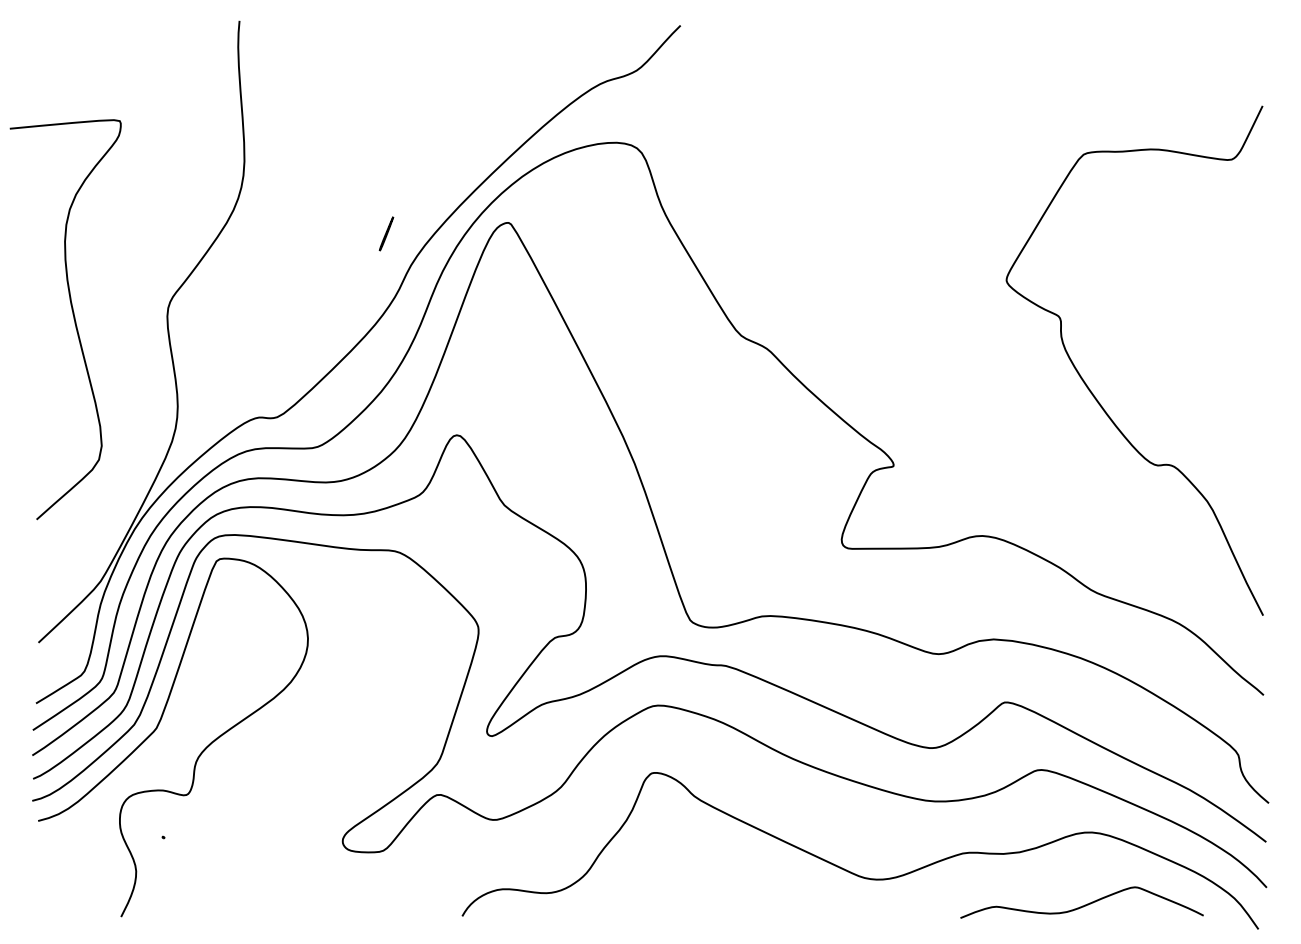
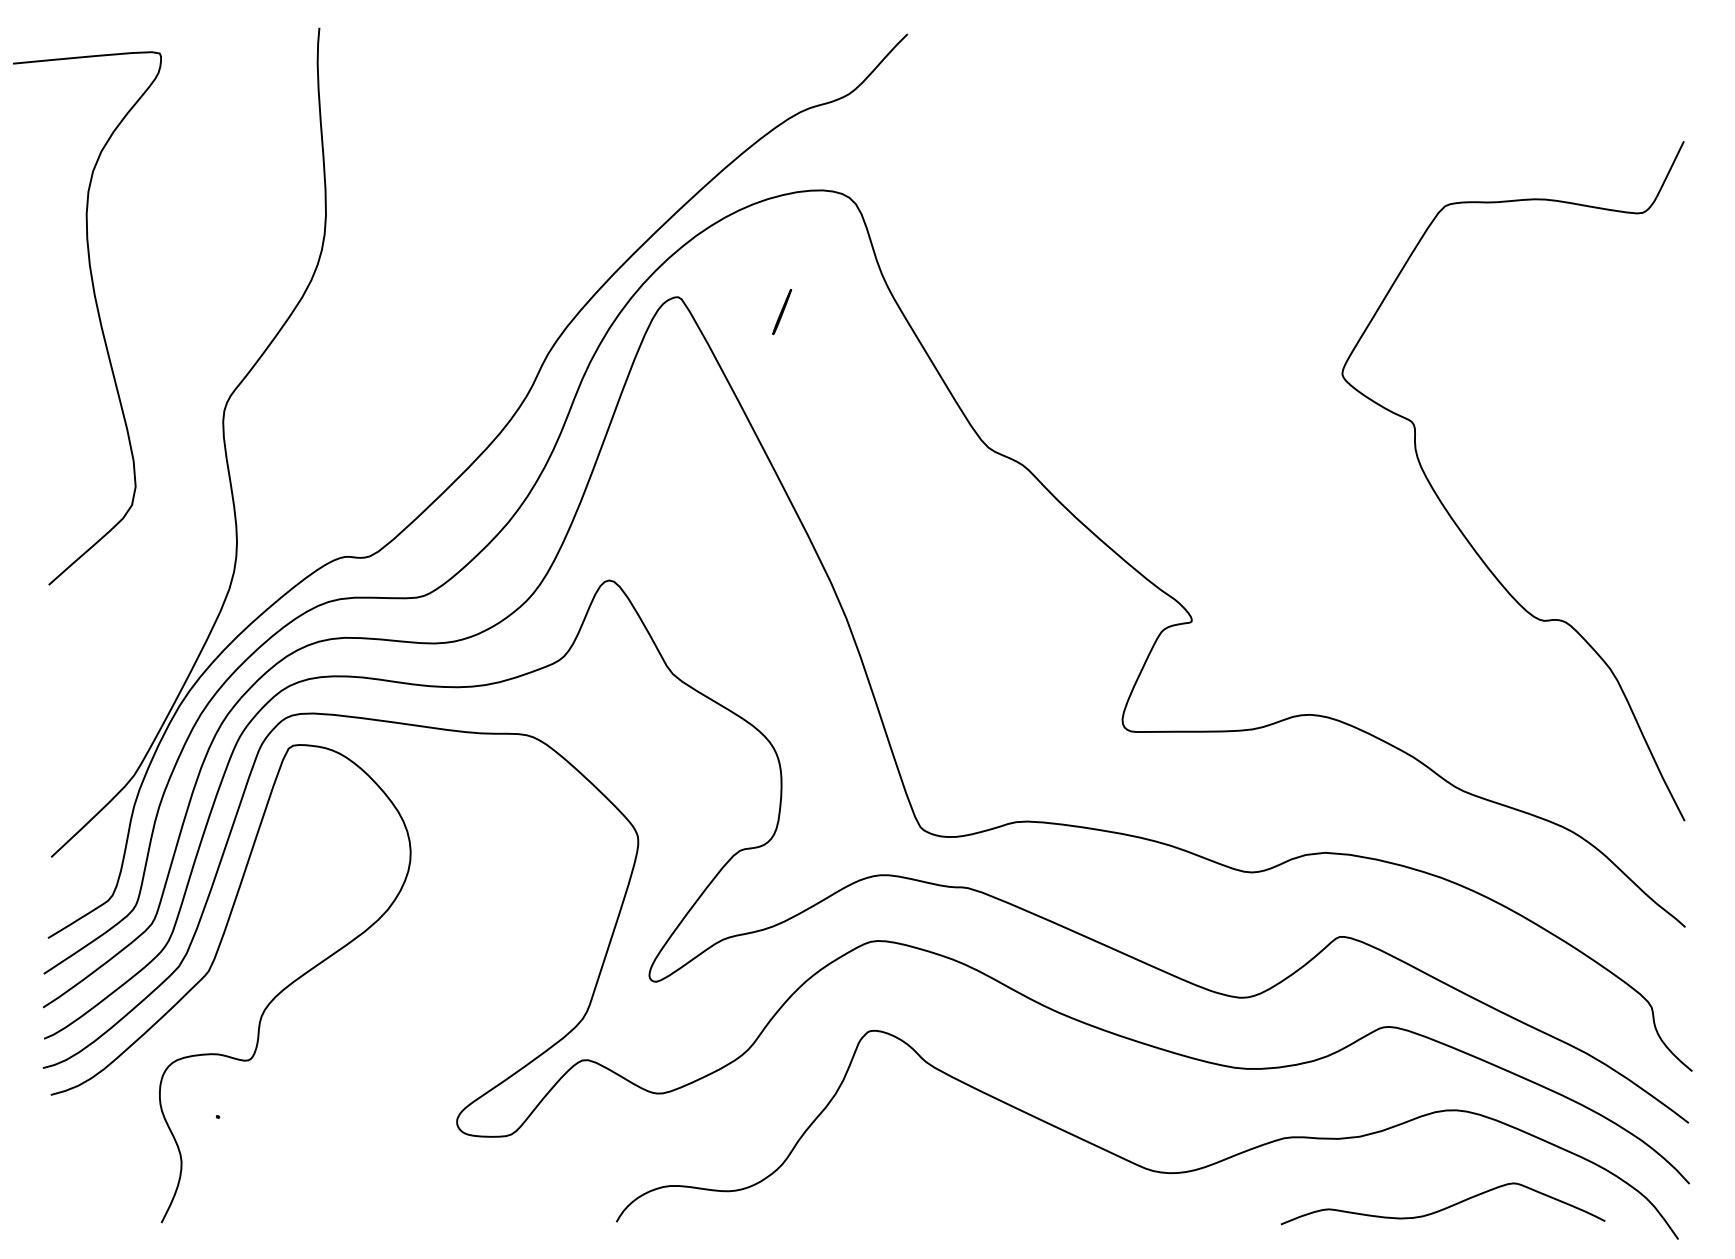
line: (386, 233) -> (782, 311), moved
curve: (73, 319) -> (97, 318), moved

